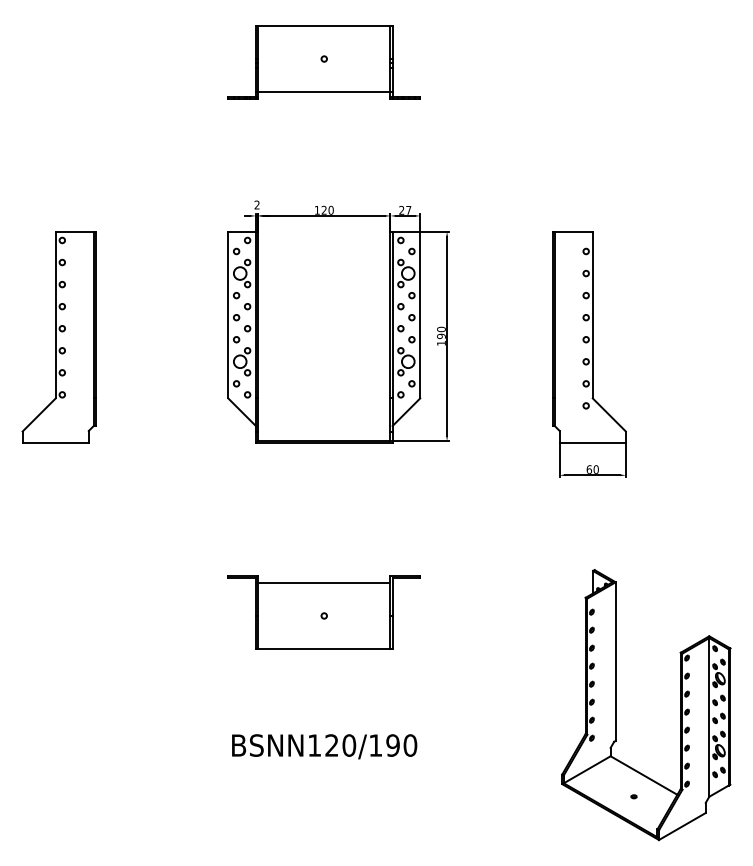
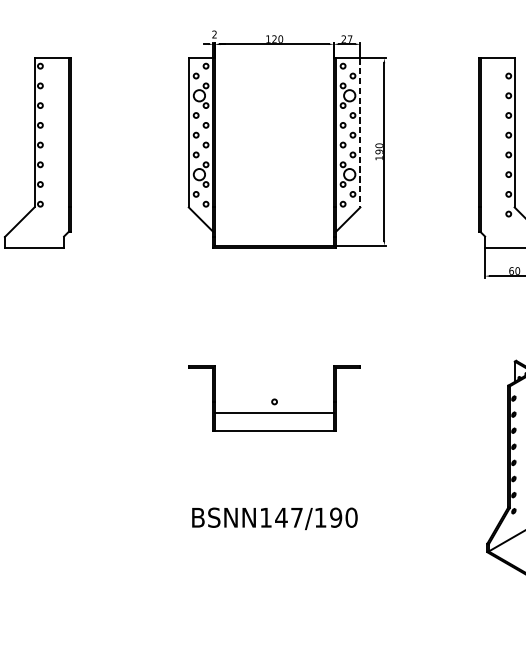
line: (420, 315) -> (360, 133), solid -> dashed
line: (324, 582) -> (274, 412), moved
text: (340, 745) -> (289, 517), BSNN120/190 -> BSNN147/190

